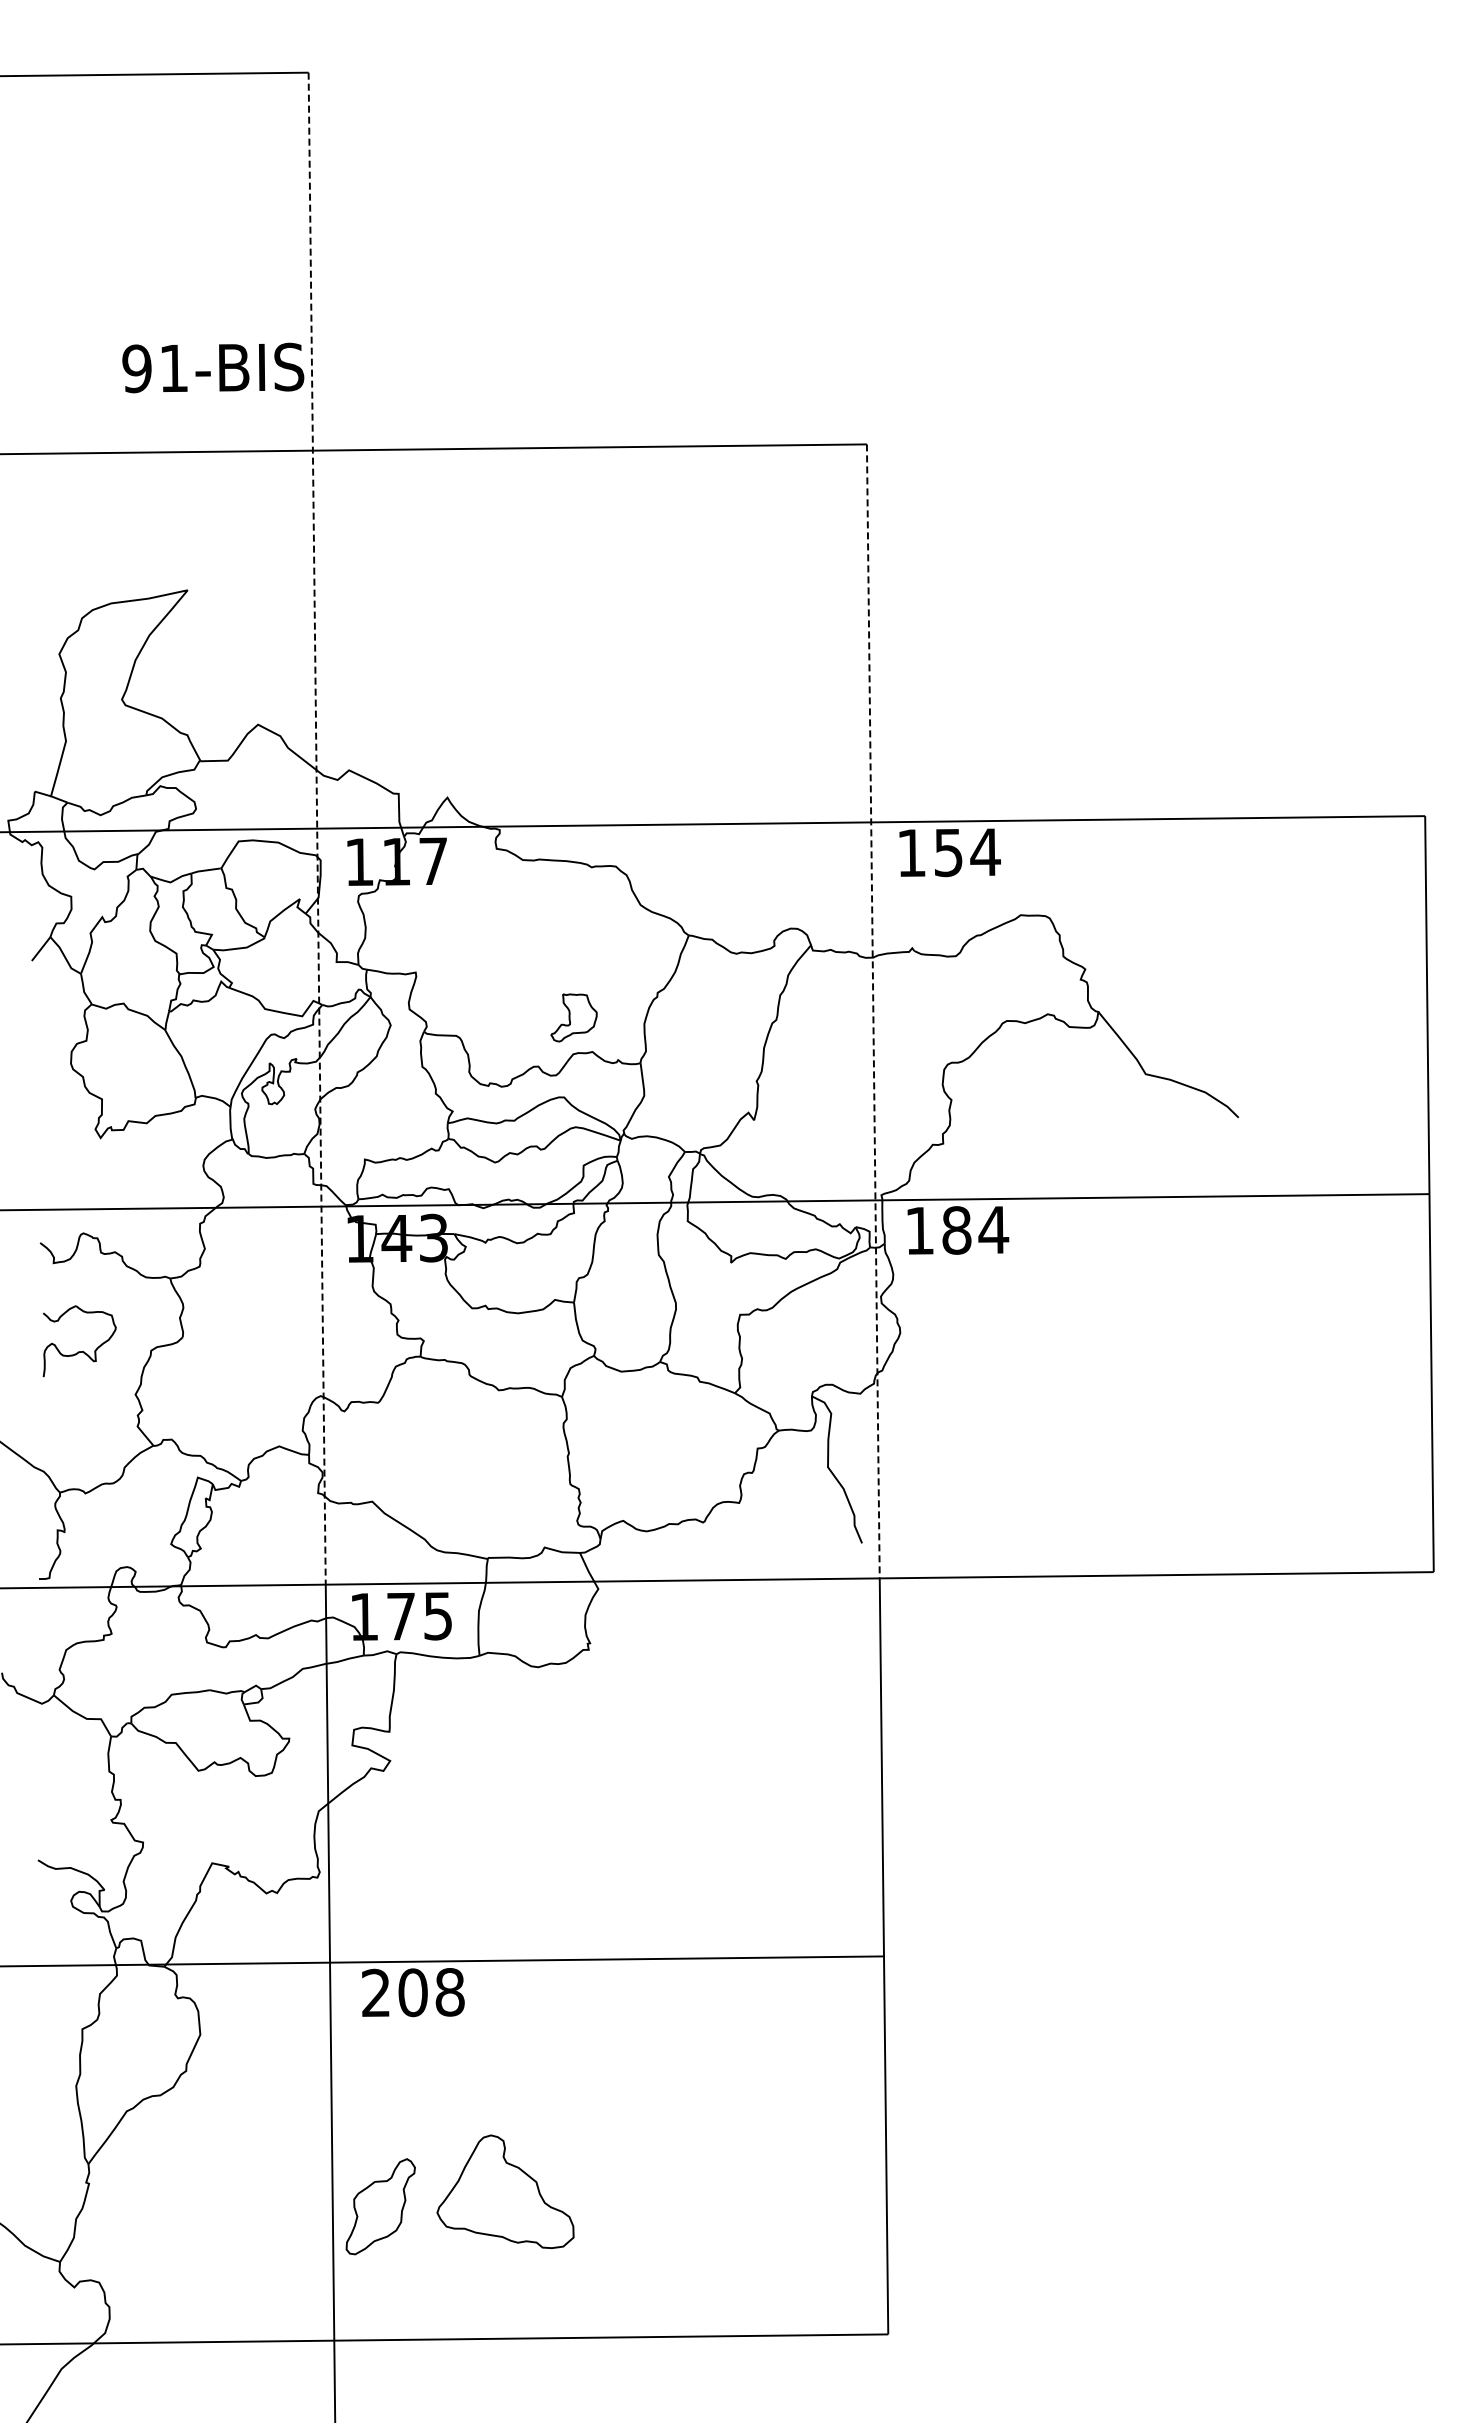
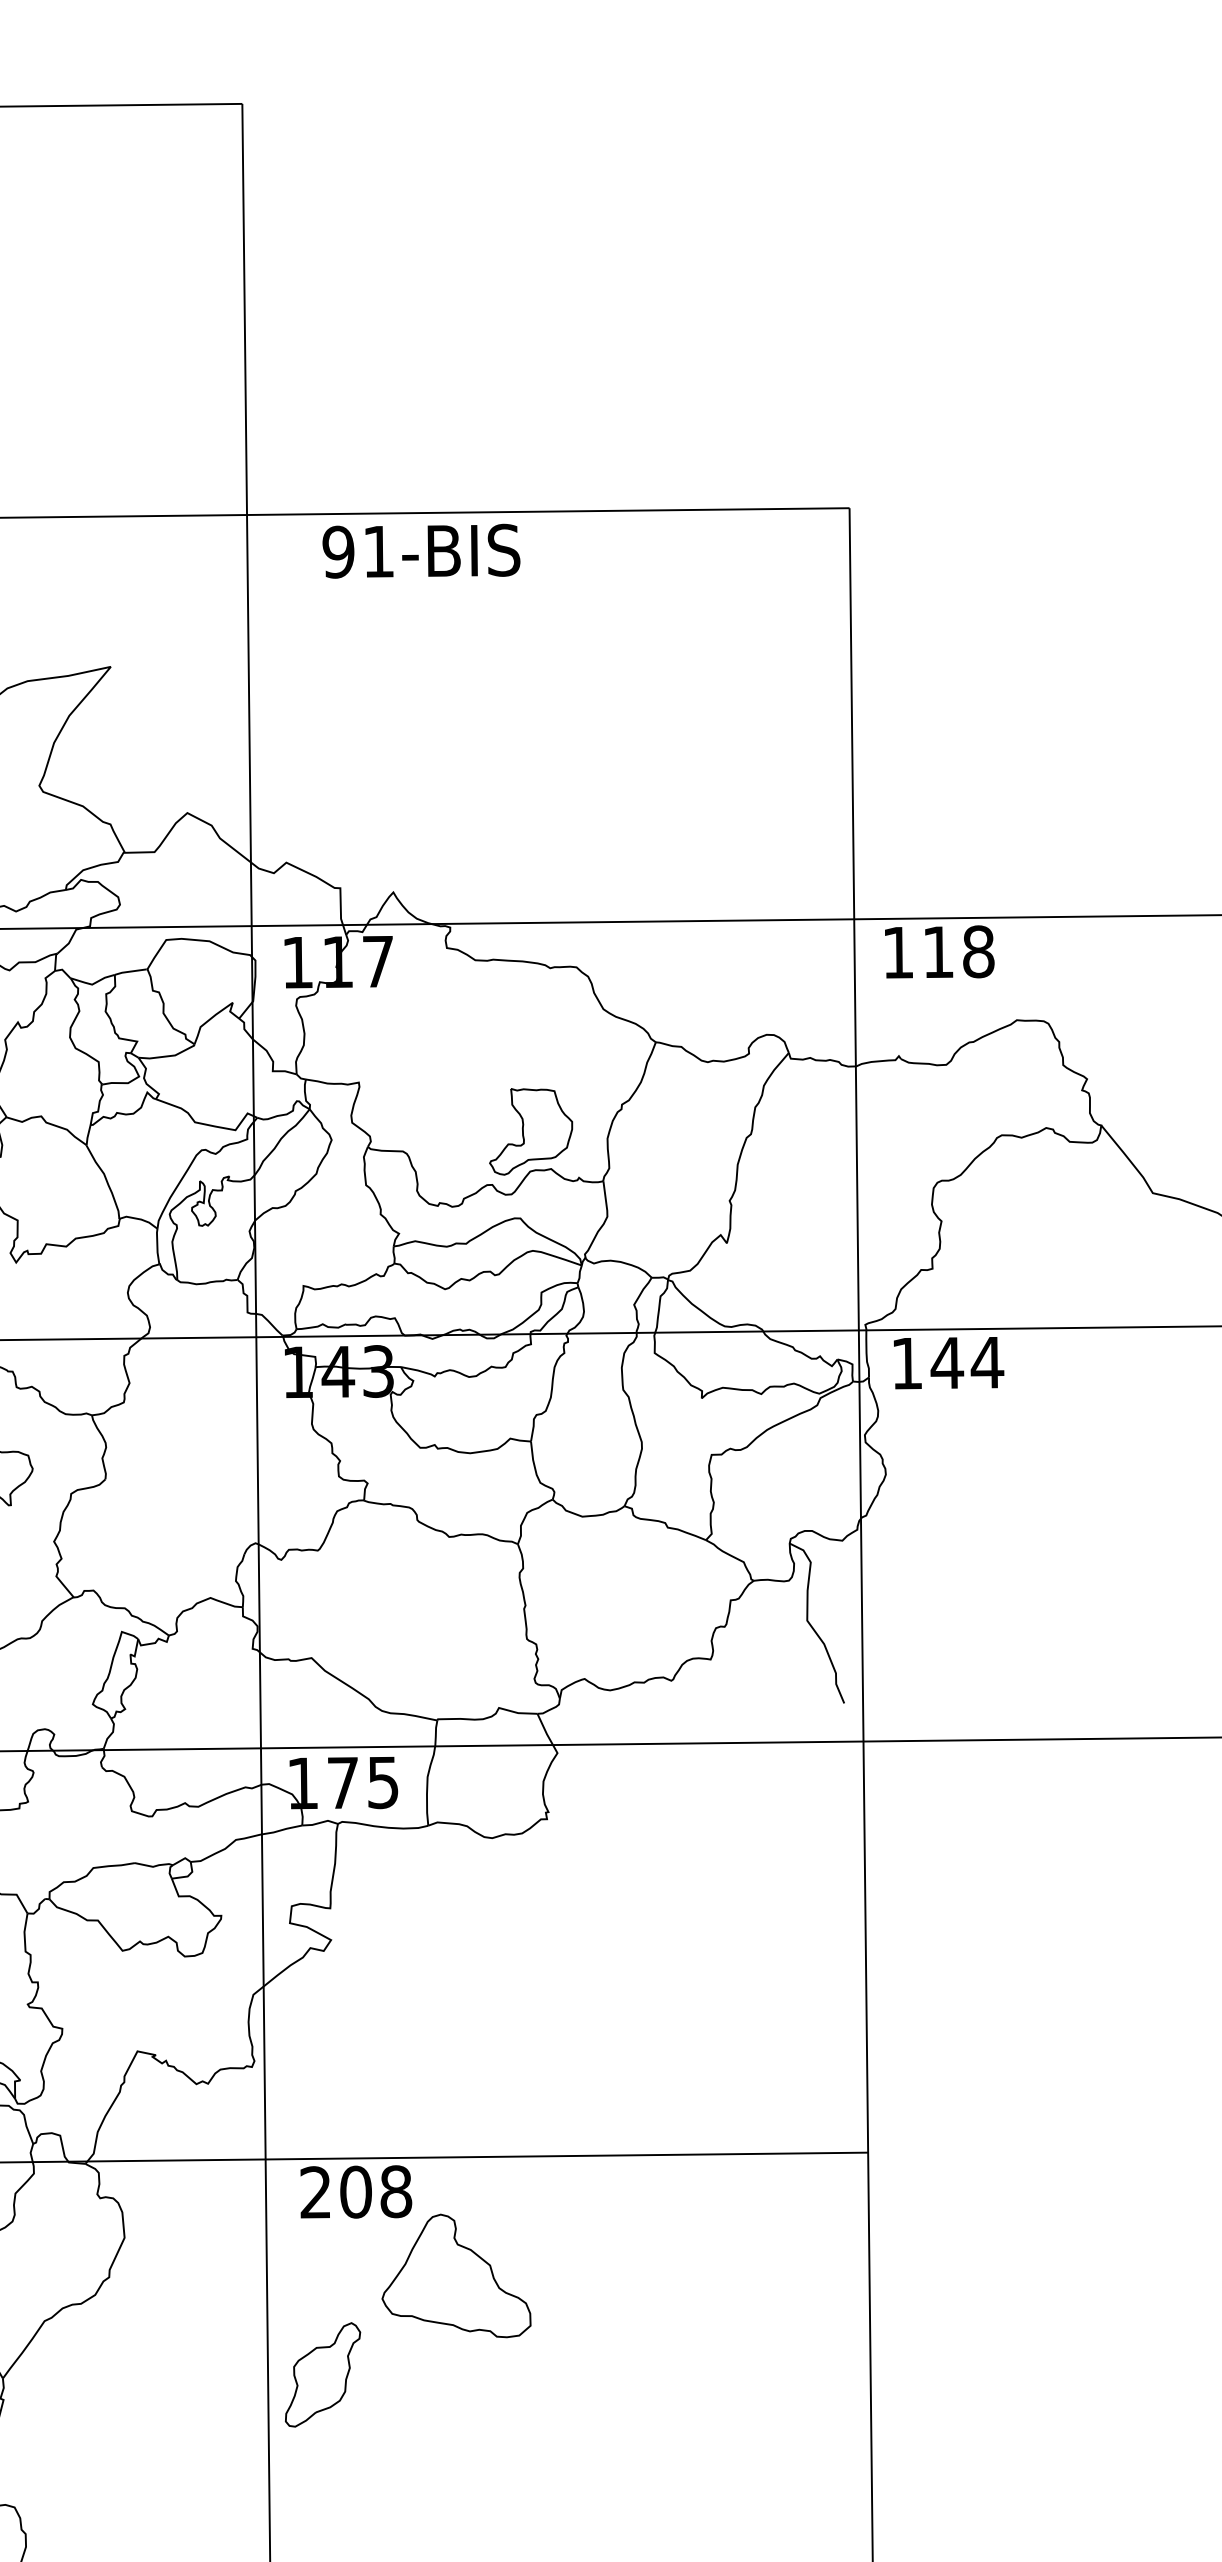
text: (213, 367) -> (421, 550), moved
line: (317, 829) -> (252, 927), dashed -> solid
text: (967, 852) -> (958, 952), 154 -> 118
line: (873, 1011) -> (856, 1124), dashed -> solid
part: (573, 1017) -> (530, 1131), size x1.67
text: (956, 1230) -> (946, 1363), 184 -> 144
part: (505, 2191) -> (456, 2275), moved
part: (380, 2206) -> (322, 2374), moved

